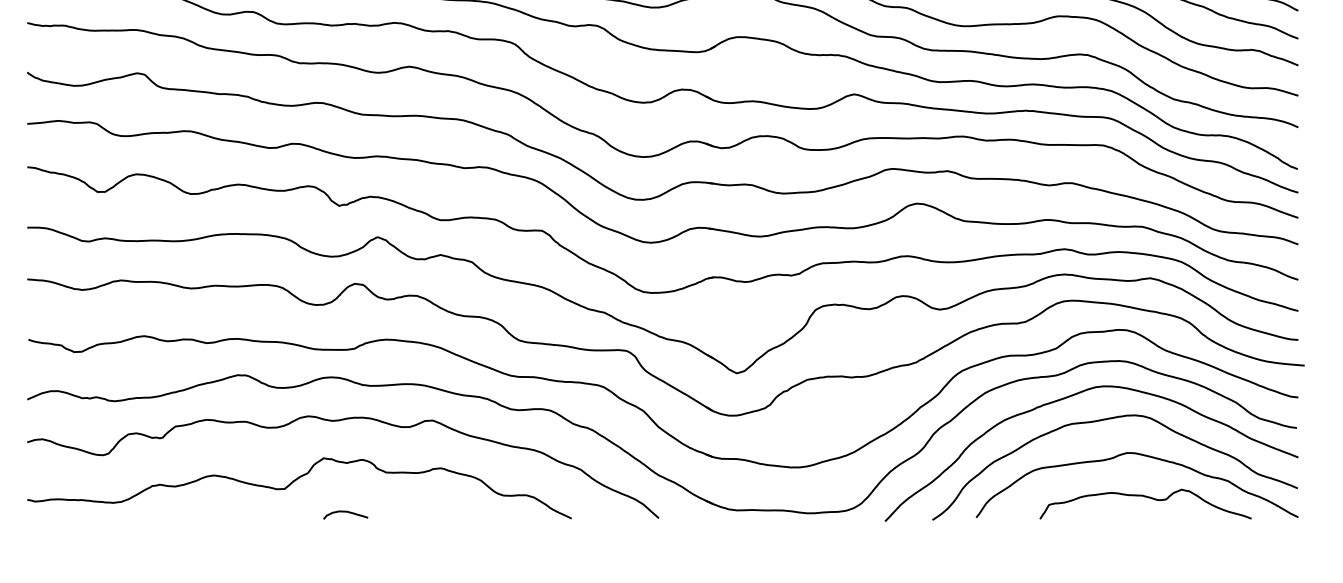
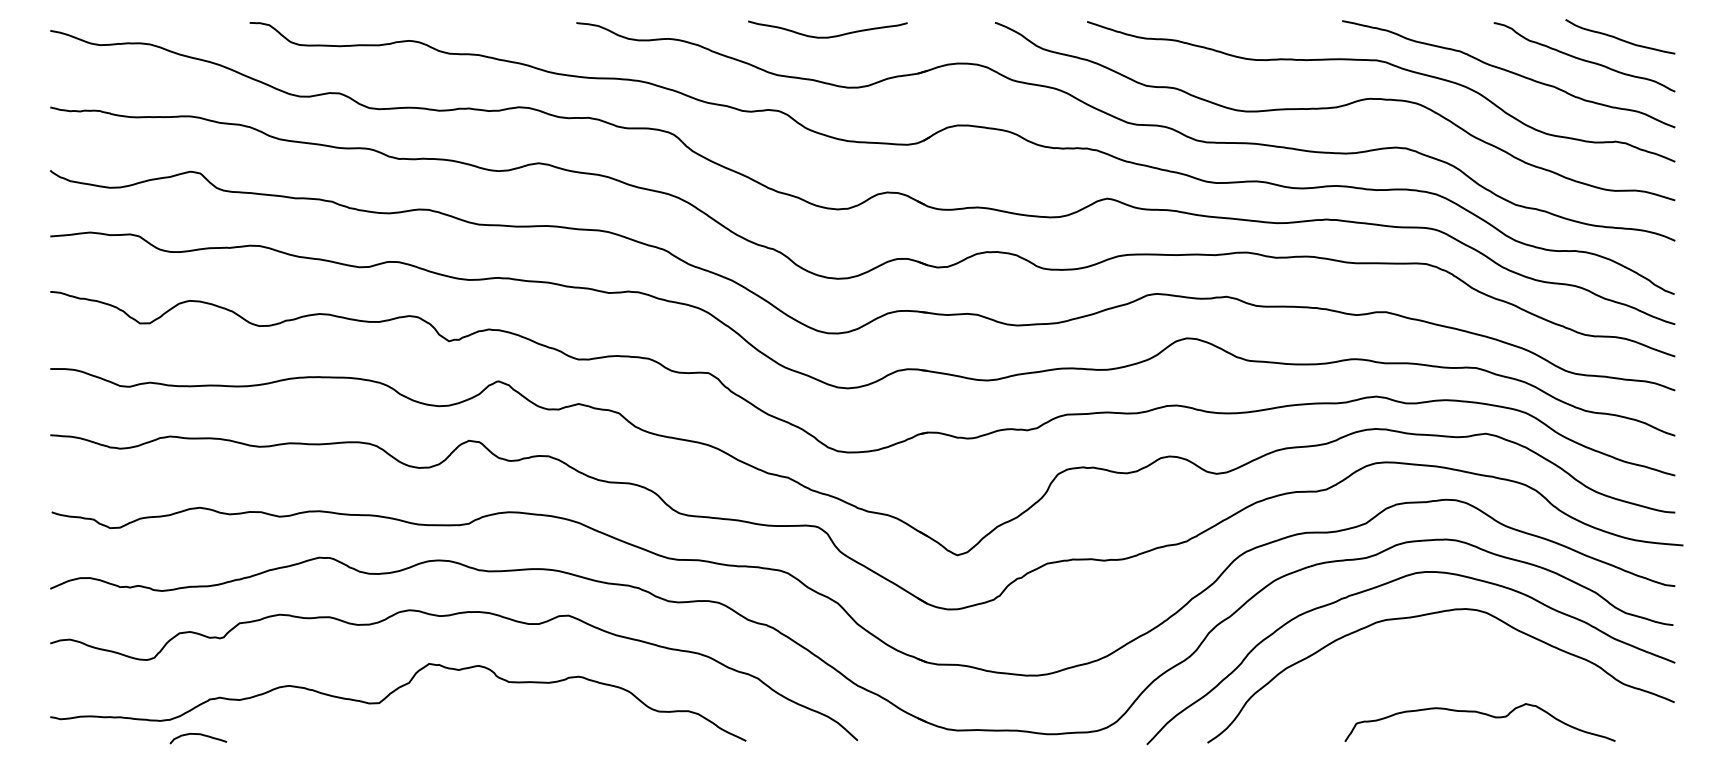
curve: (1144, 456) -> (1478, 661), removed
curve: (346, 512) -> (199, 735), moved

